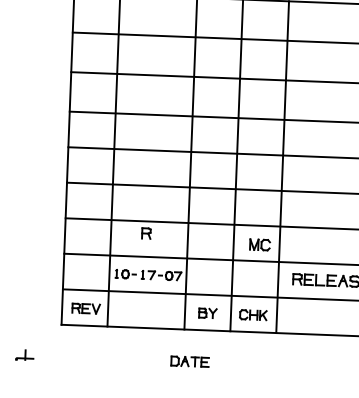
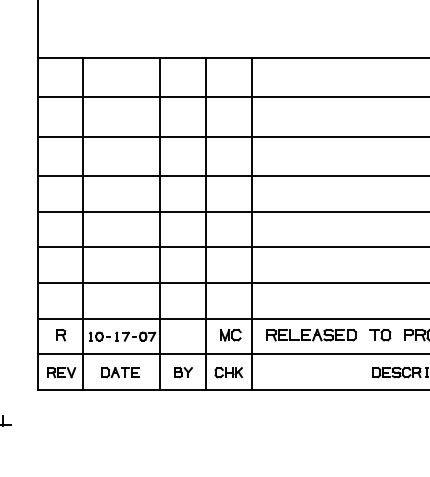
part: (146, 233) -> (60, 335), moved
part: (259, 245) -> (230, 335), moved
part: (190, 361) -> (120, 372), moved

